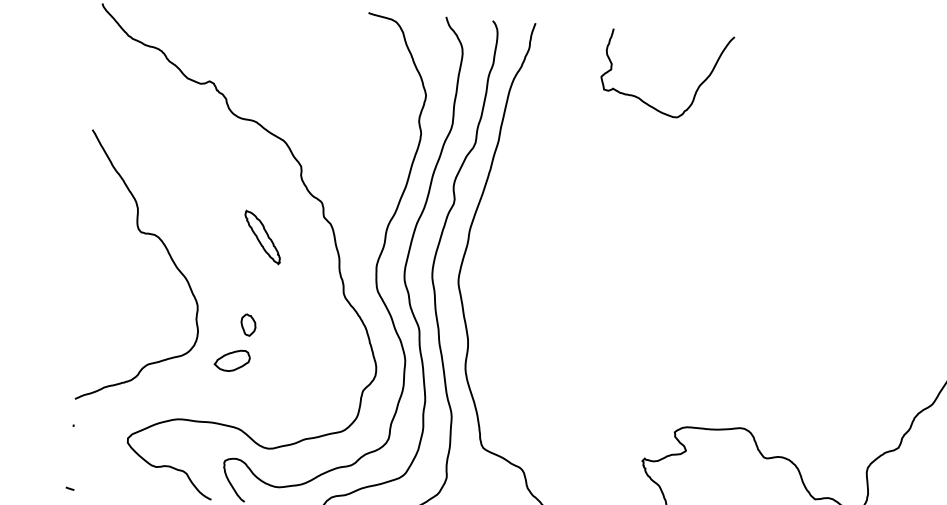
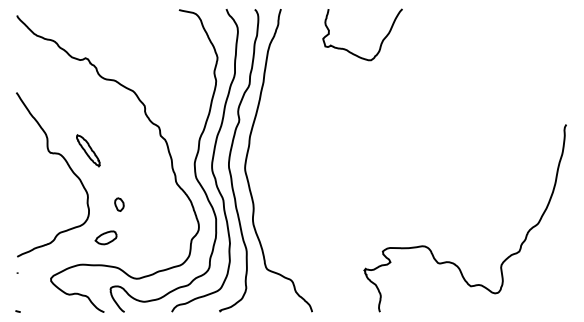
part: (262, 237) -> (88, 150), moved
part: (231, 359) -> (105, 237), moved

